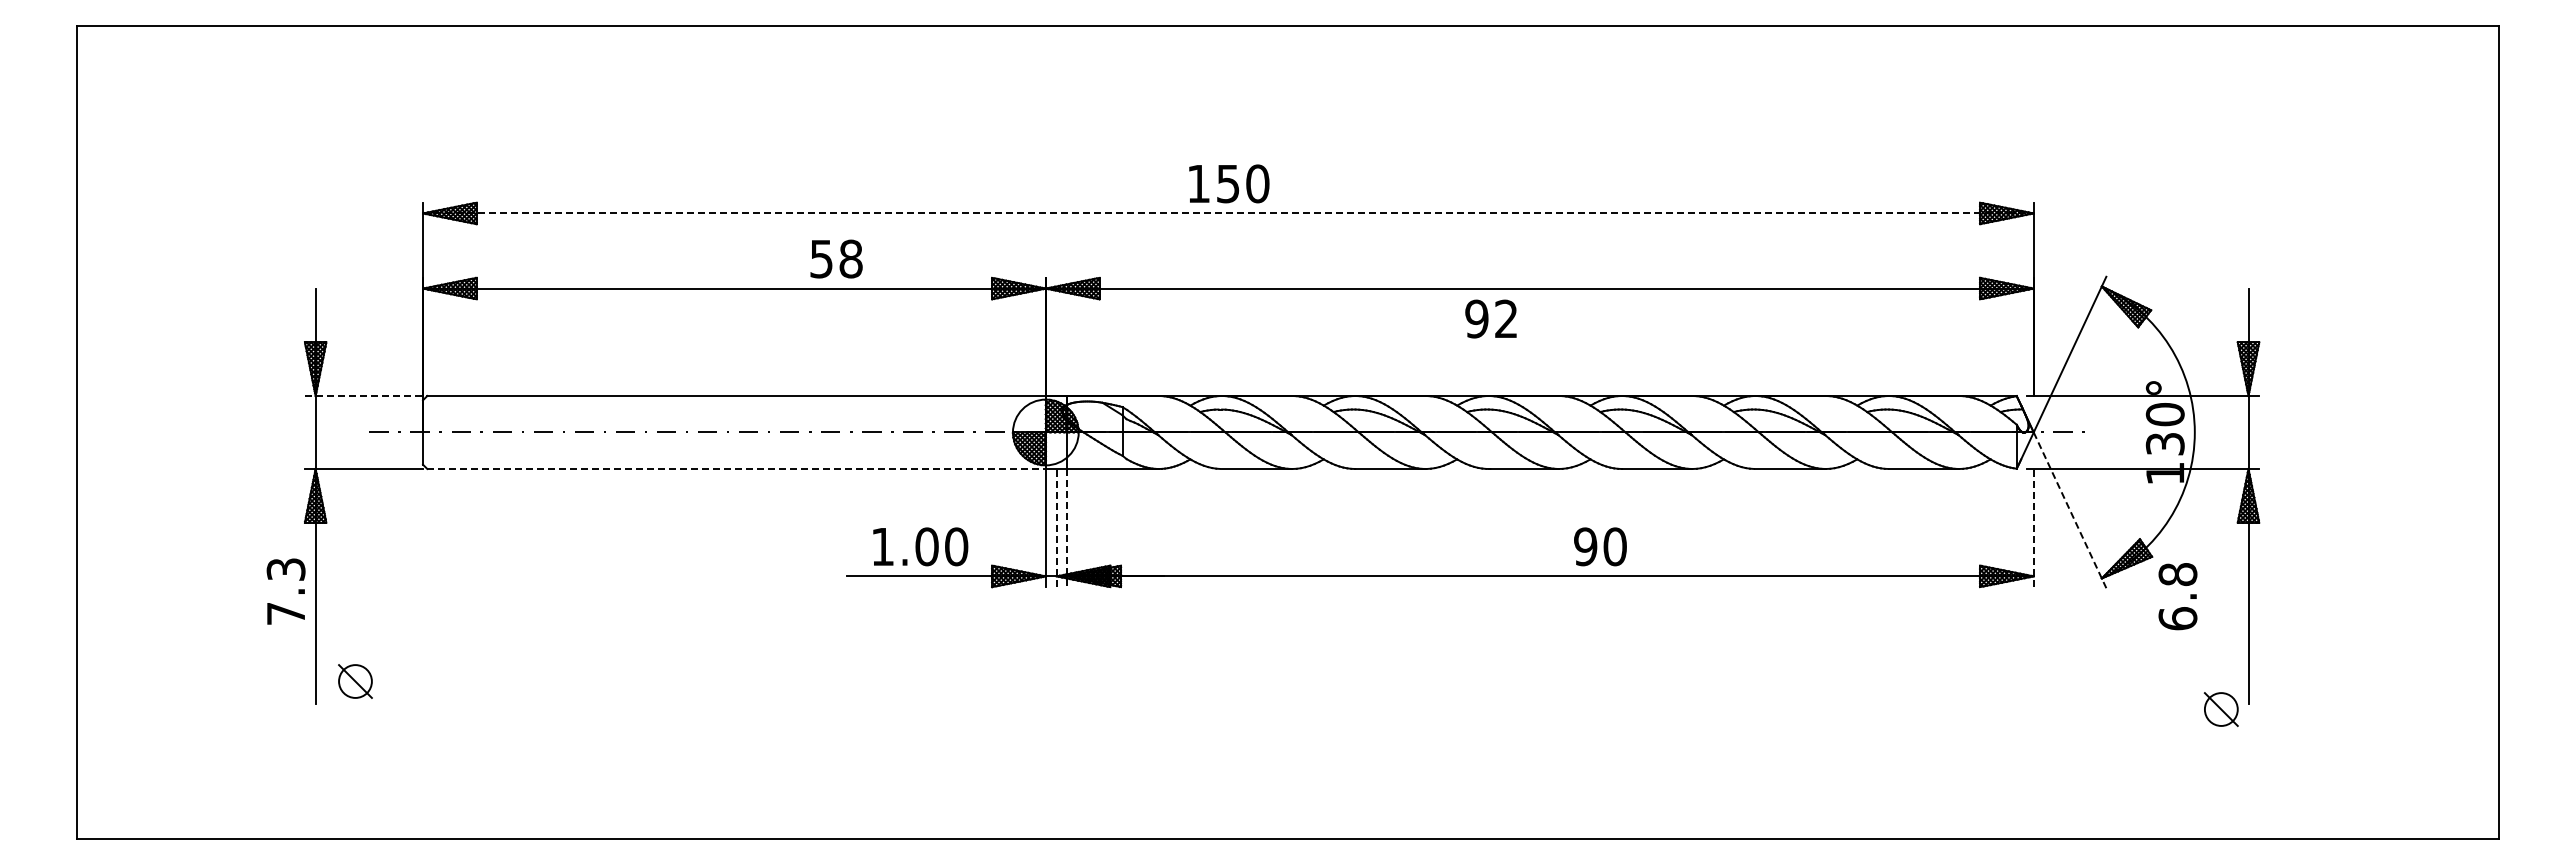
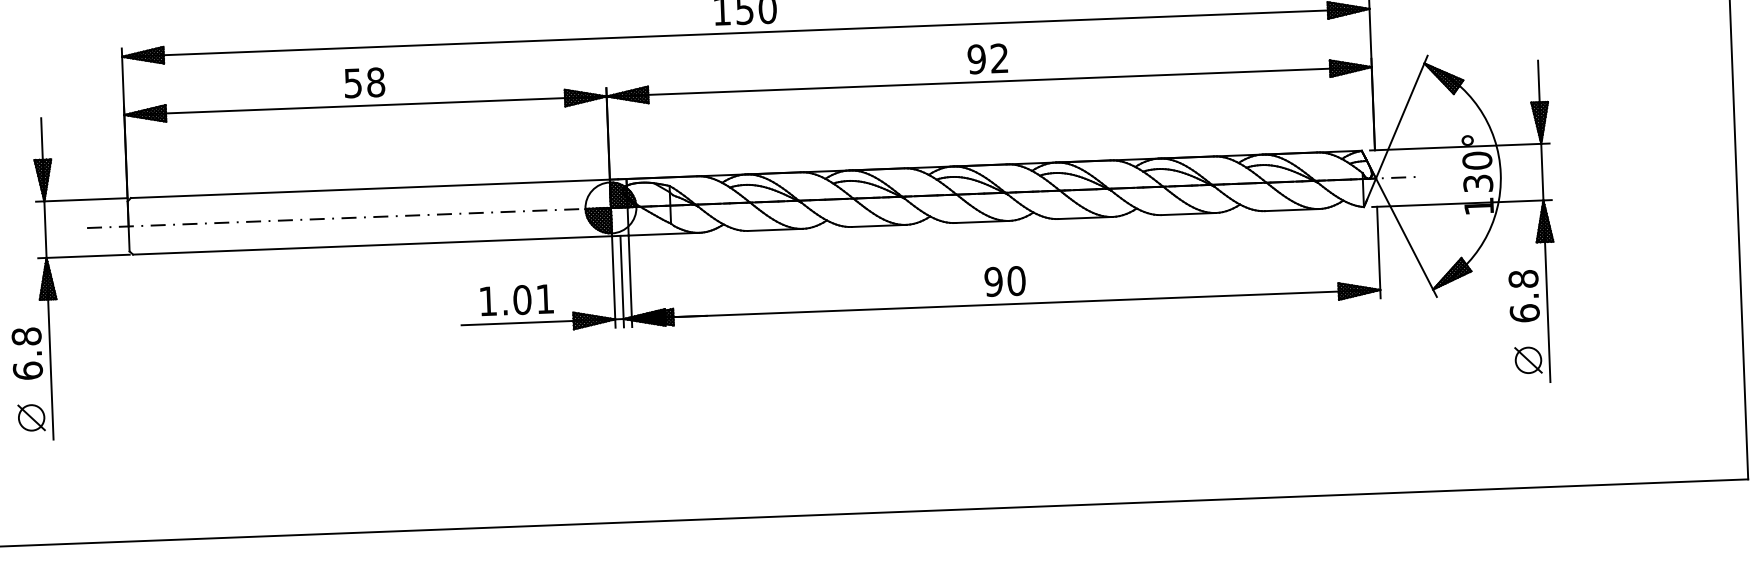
line: (1228, 213) -> (745, 32), dashed -> solid
text: (836, 258) -> (364, 82), moved
text: (1490, 318) -> (987, 58), moved
line: (364, 395) -> (82, 199), dashed -> solid
line: (737, 469) -> (373, 245), dashed -> solid
line: (2070, 510) -> (1406, 237), dashed -> solid
line: (1056, 527) -> (622, 281), dashed -> solid
line: (2033, 527) -> (1378, 252), dashed -> solid
line: (1067, 528) -> (630, 281), dashed -> solid
text: (956, 546) -> (545, 298), 1.00 -> 1.01
text: (1600, 546) -> (1005, 281), moved
text: (285, 591) -> (26, 353), 7.3 -> 6.8
text: (2177, 596) -> (1523, 296), moved
part: (355, 681) -> (31, 417), moved
part: (2220, 709) -> (1527, 360), moved

